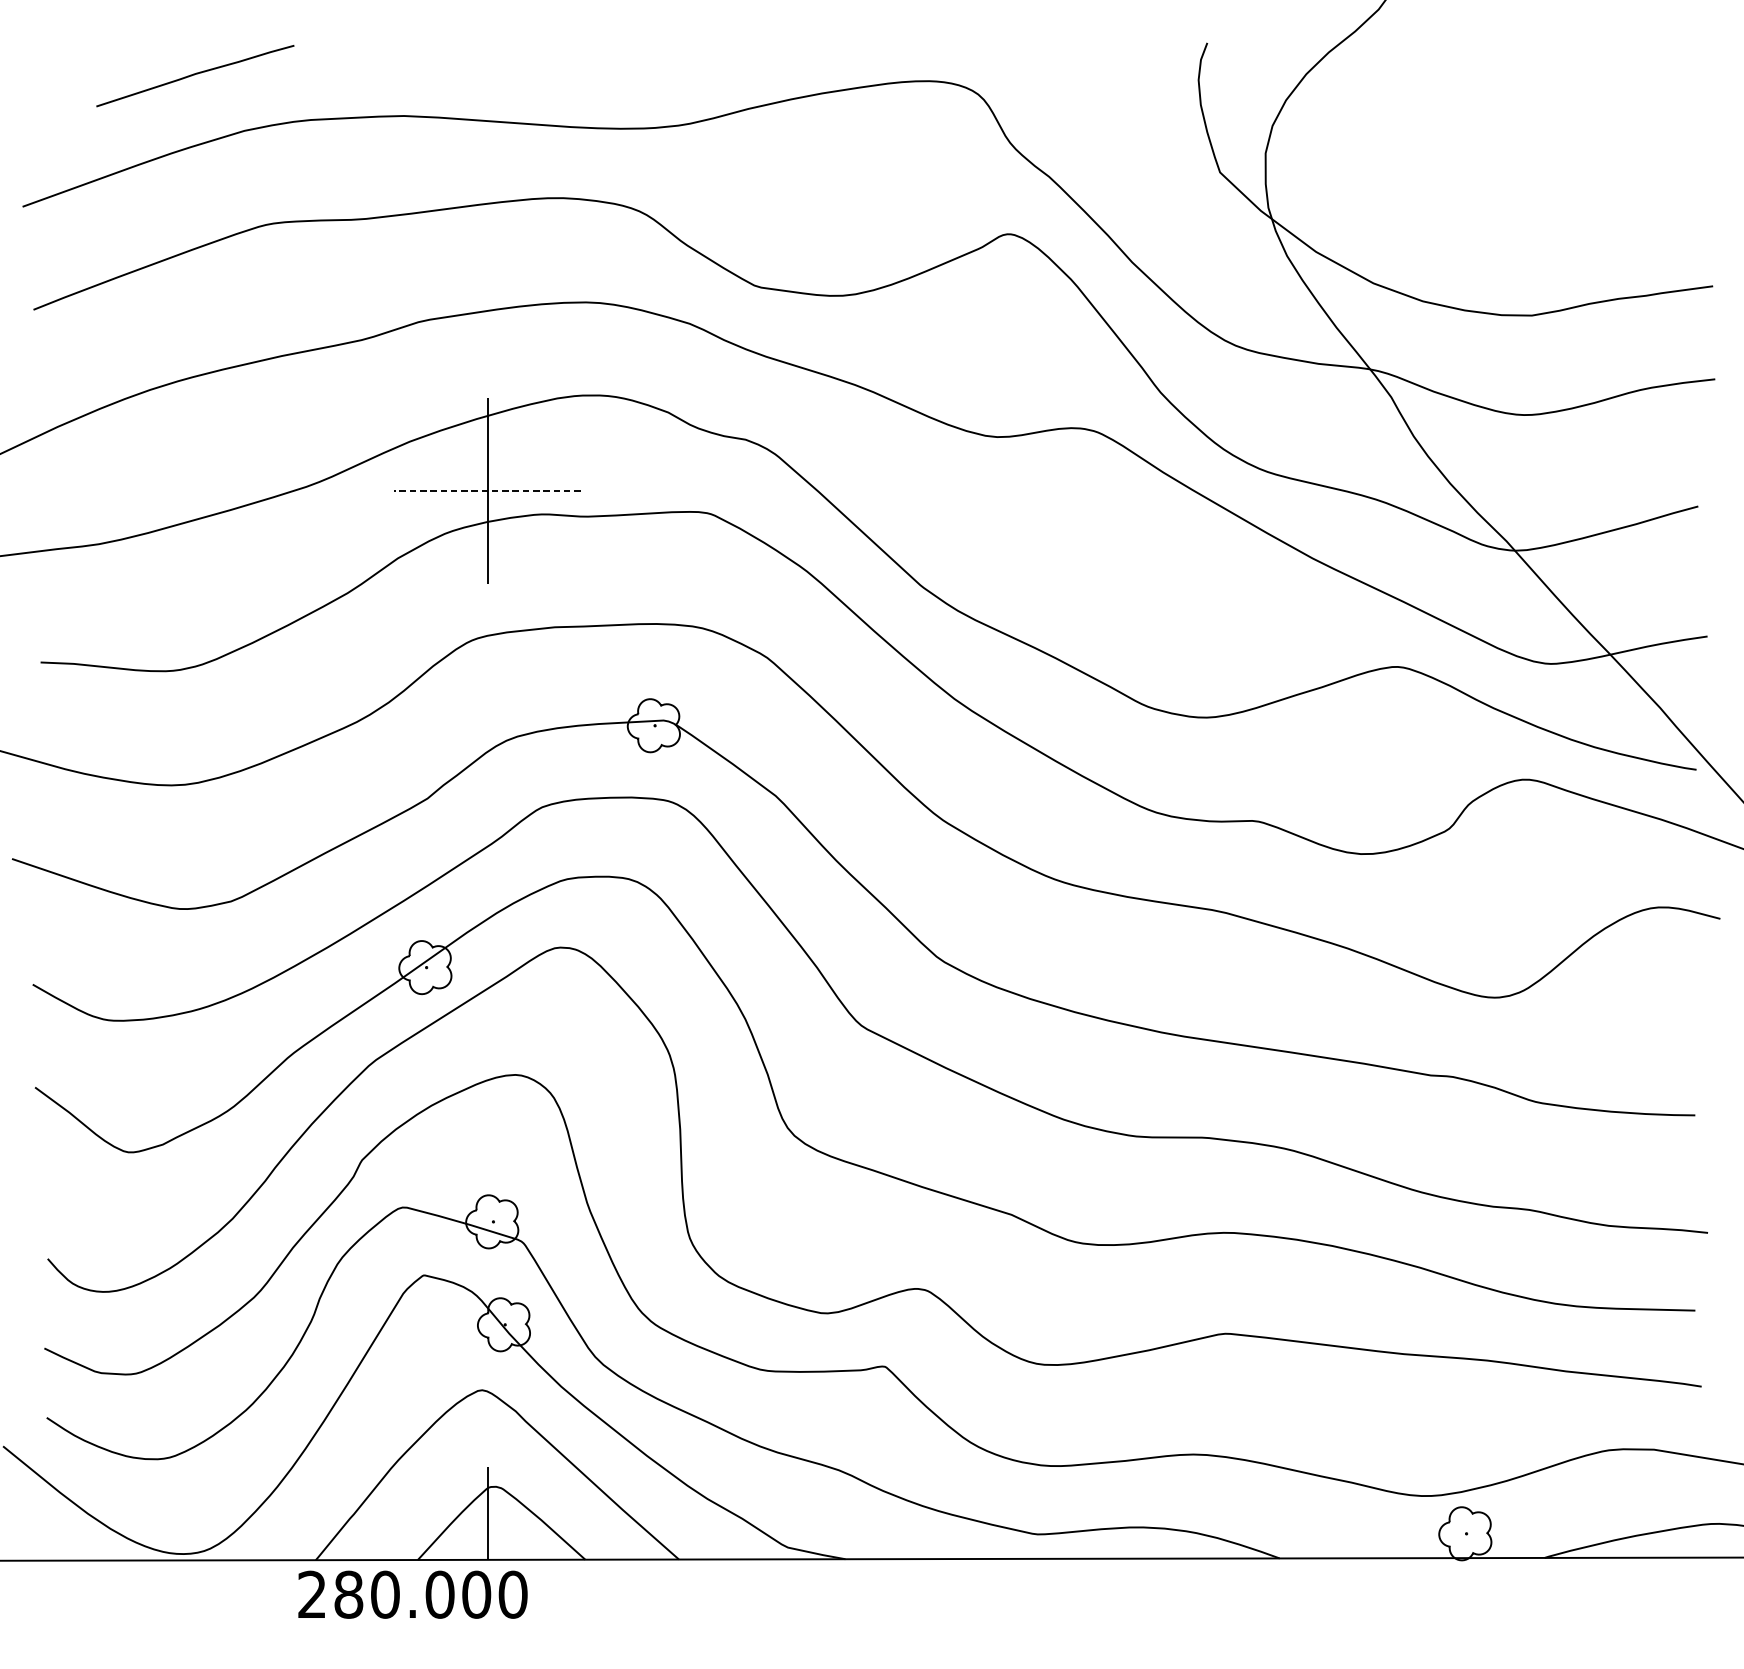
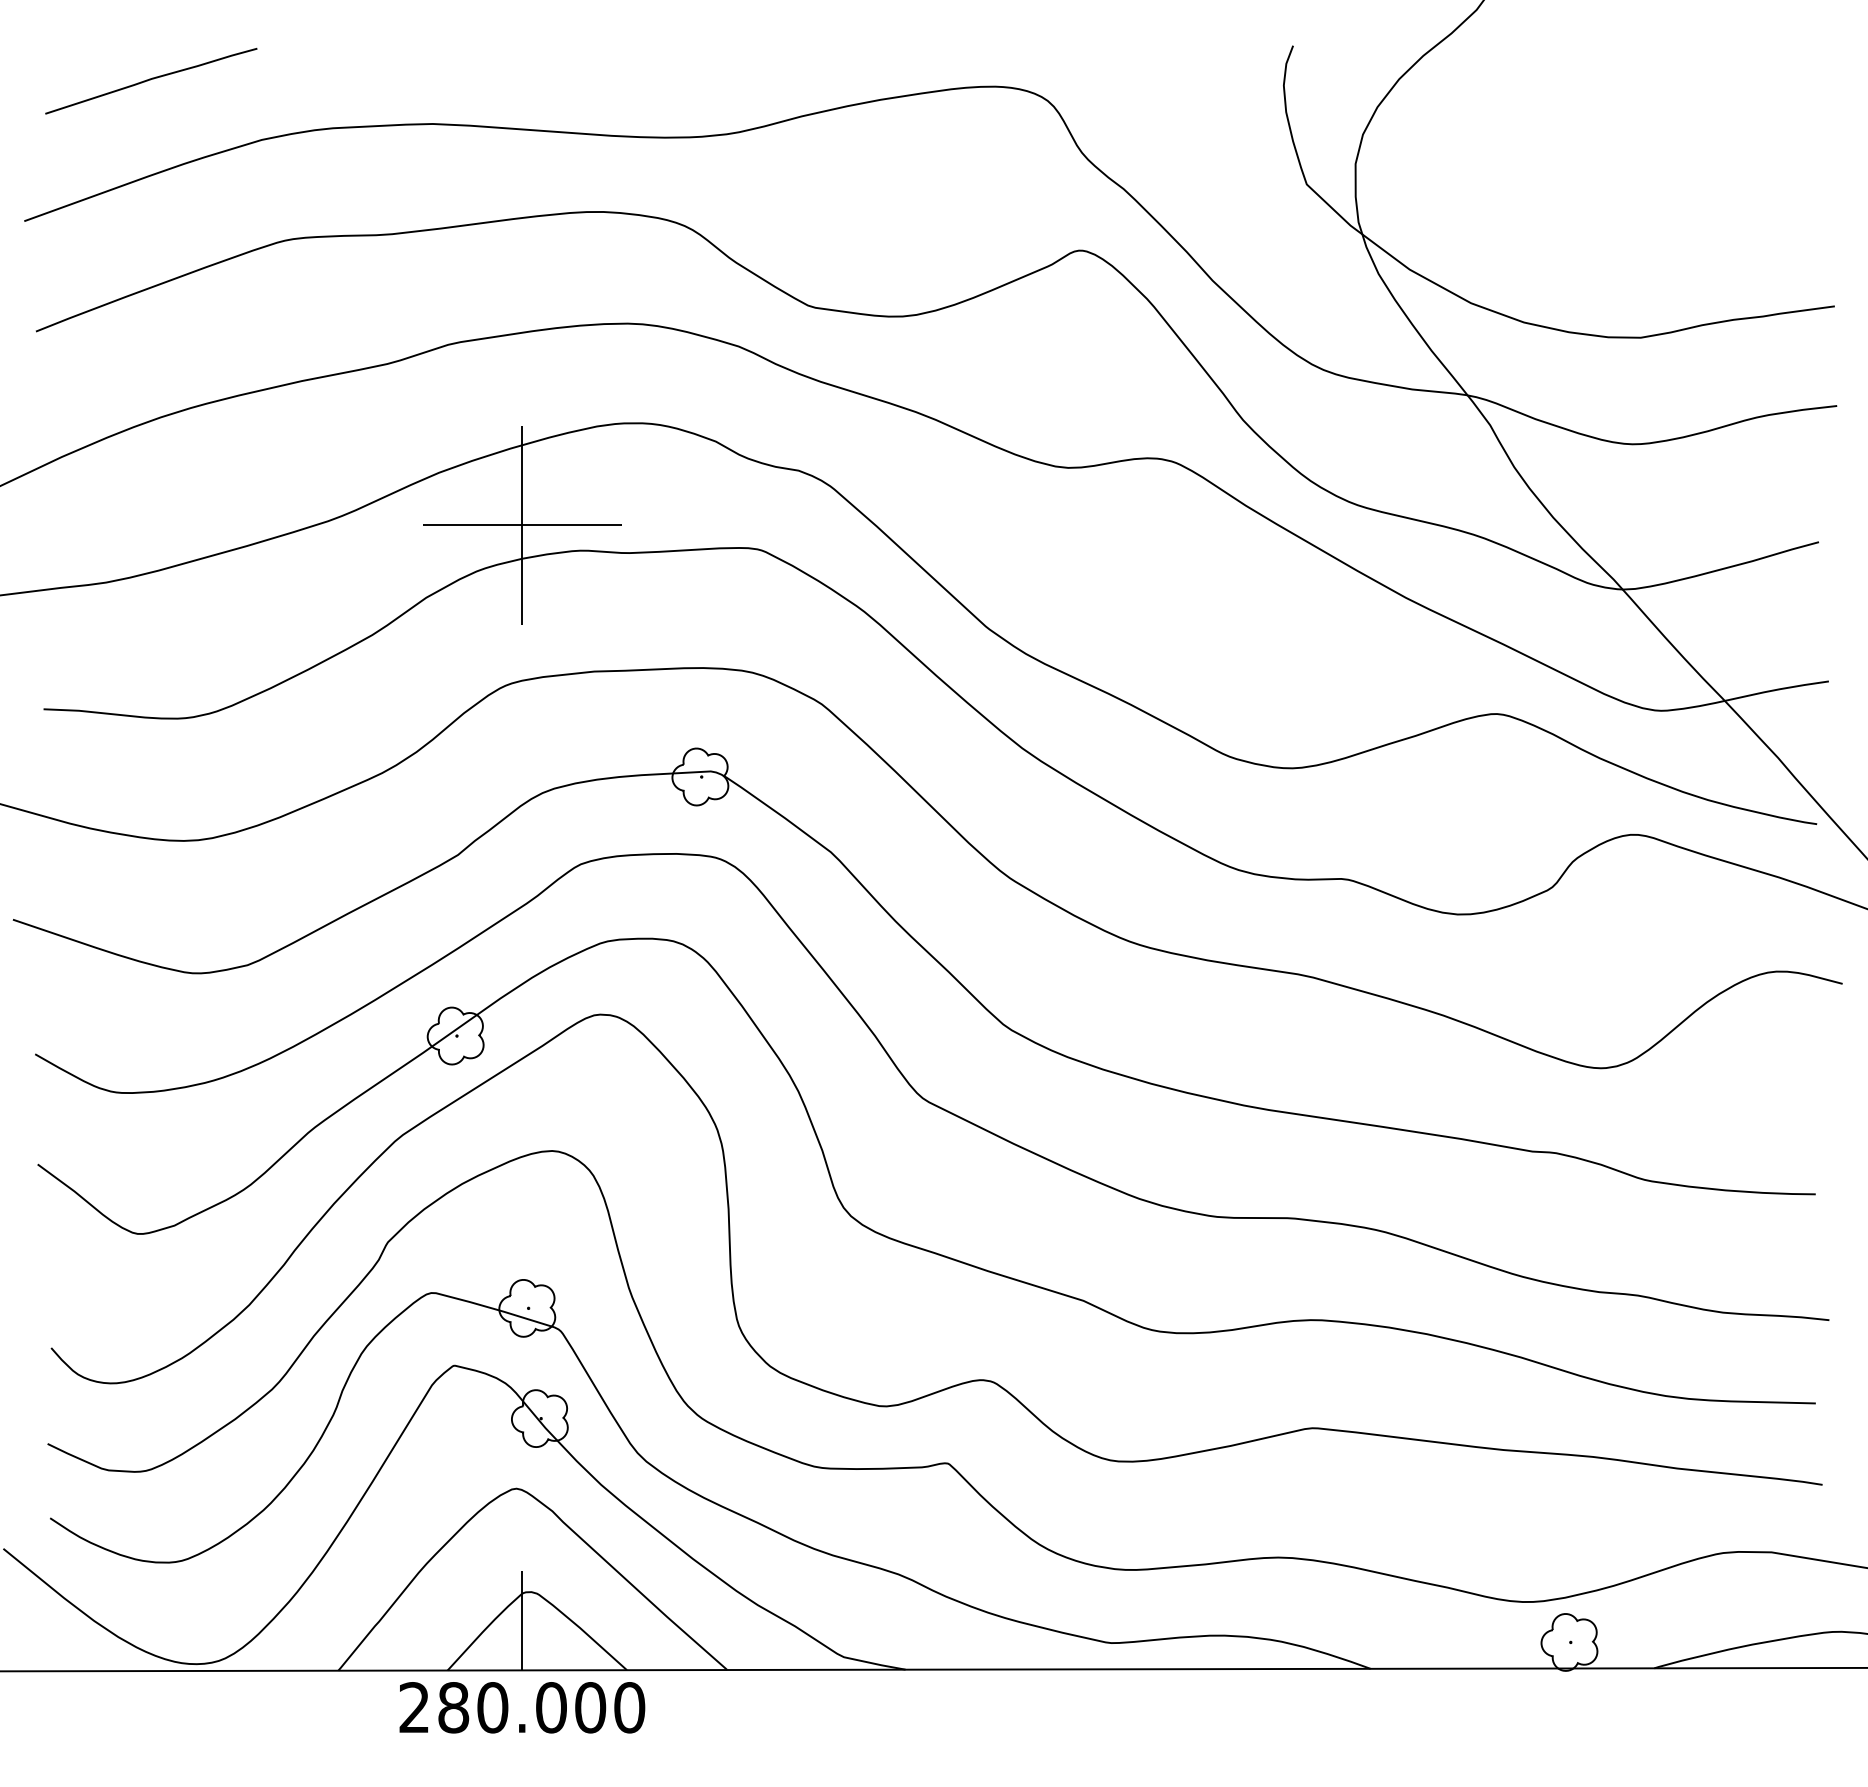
curve: (194, 75) -> (150, 80), moved
line: (487, 490) -> (522, 525), dashed -> solid
text: (413, 1594) -> (522, 1707), moved

